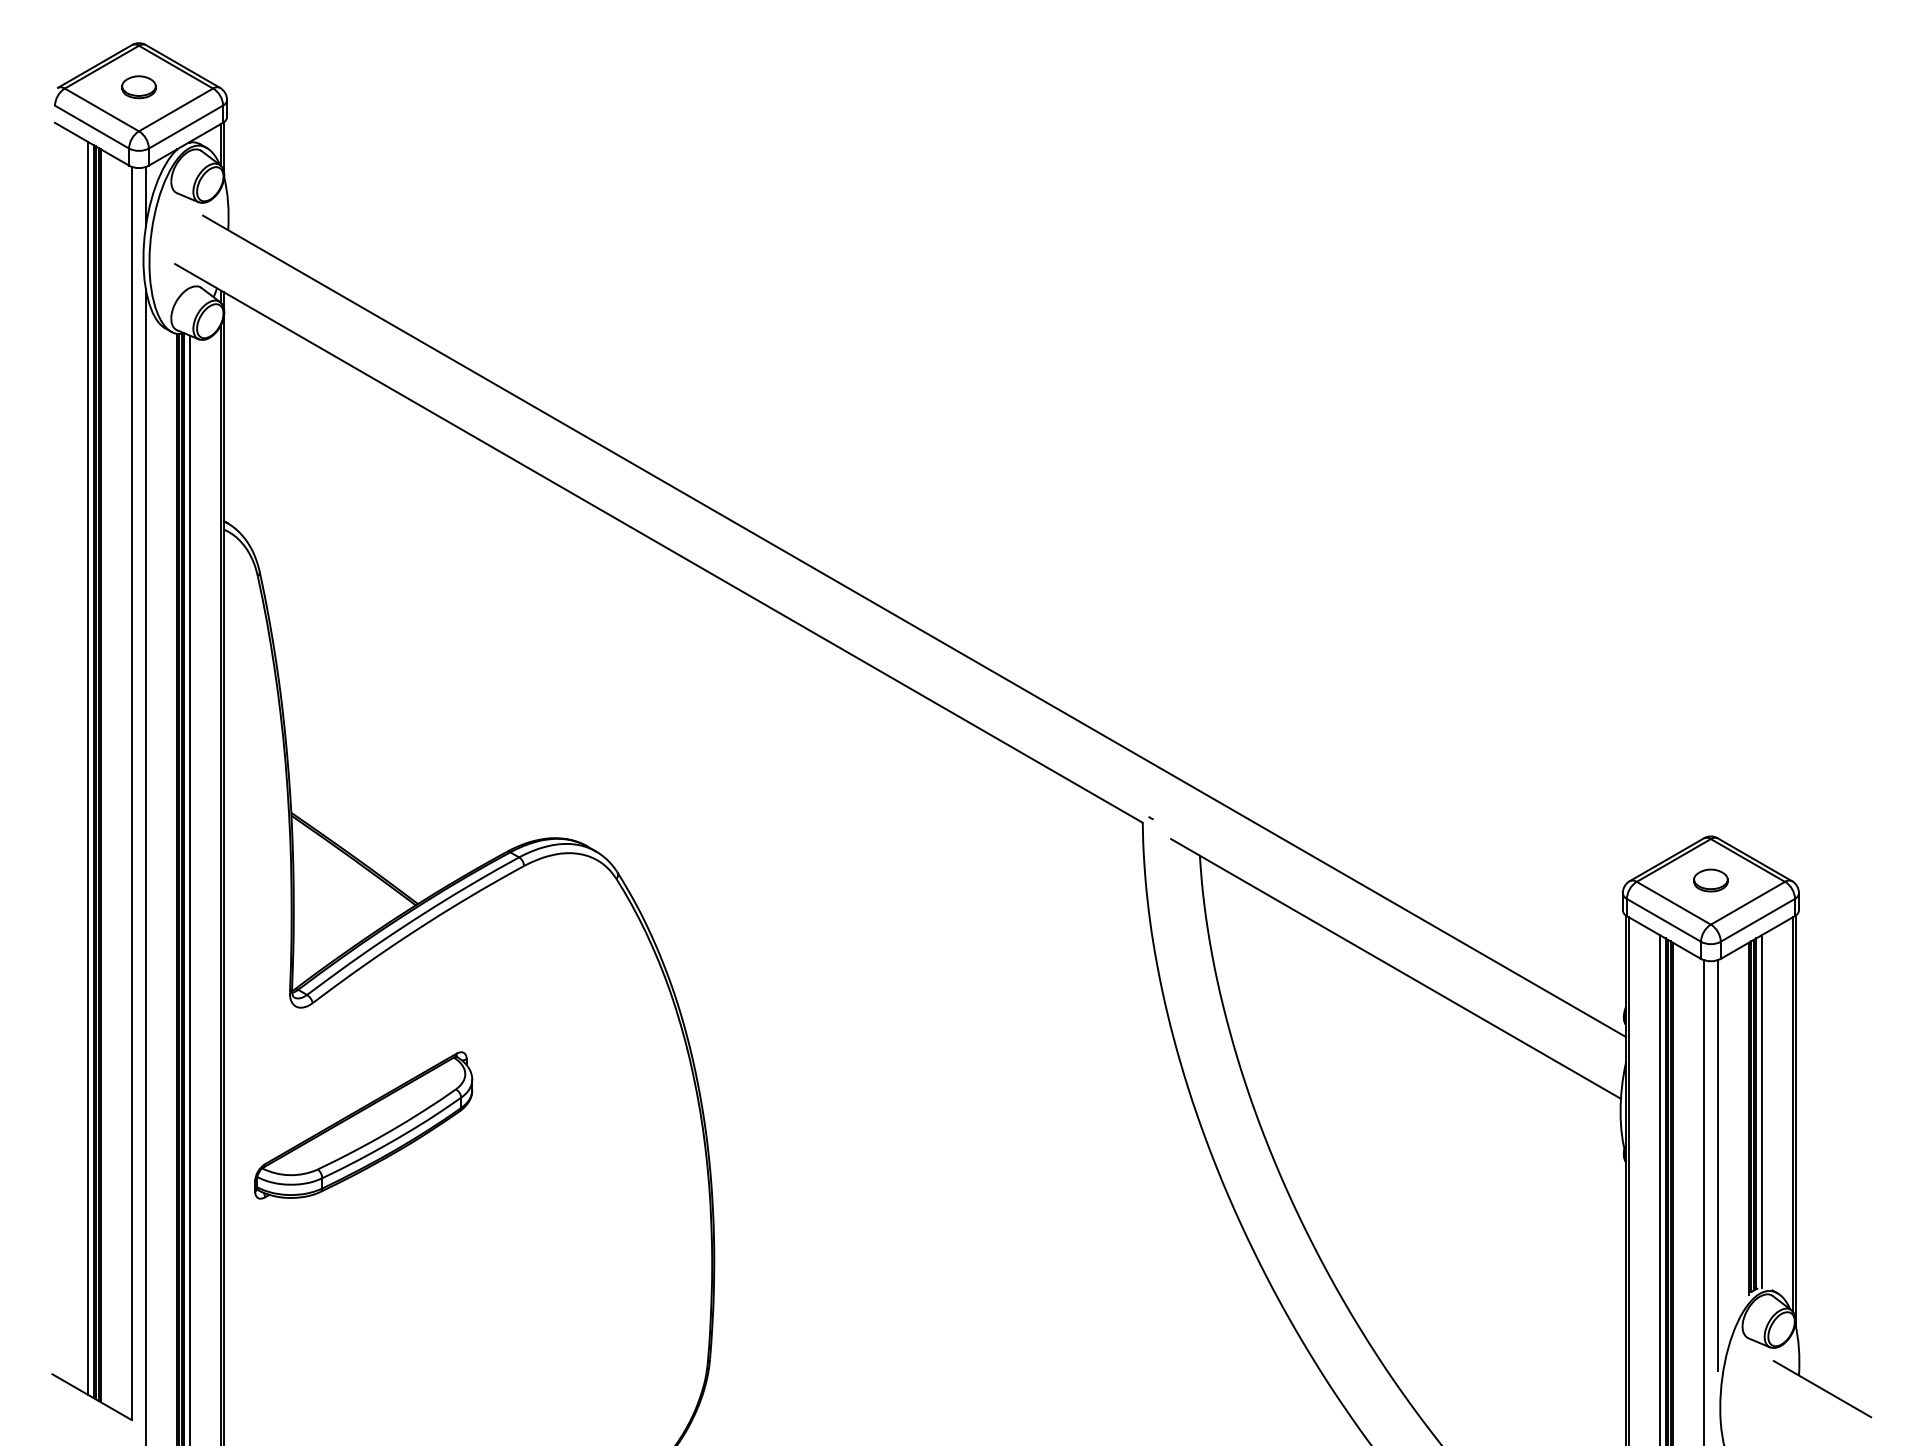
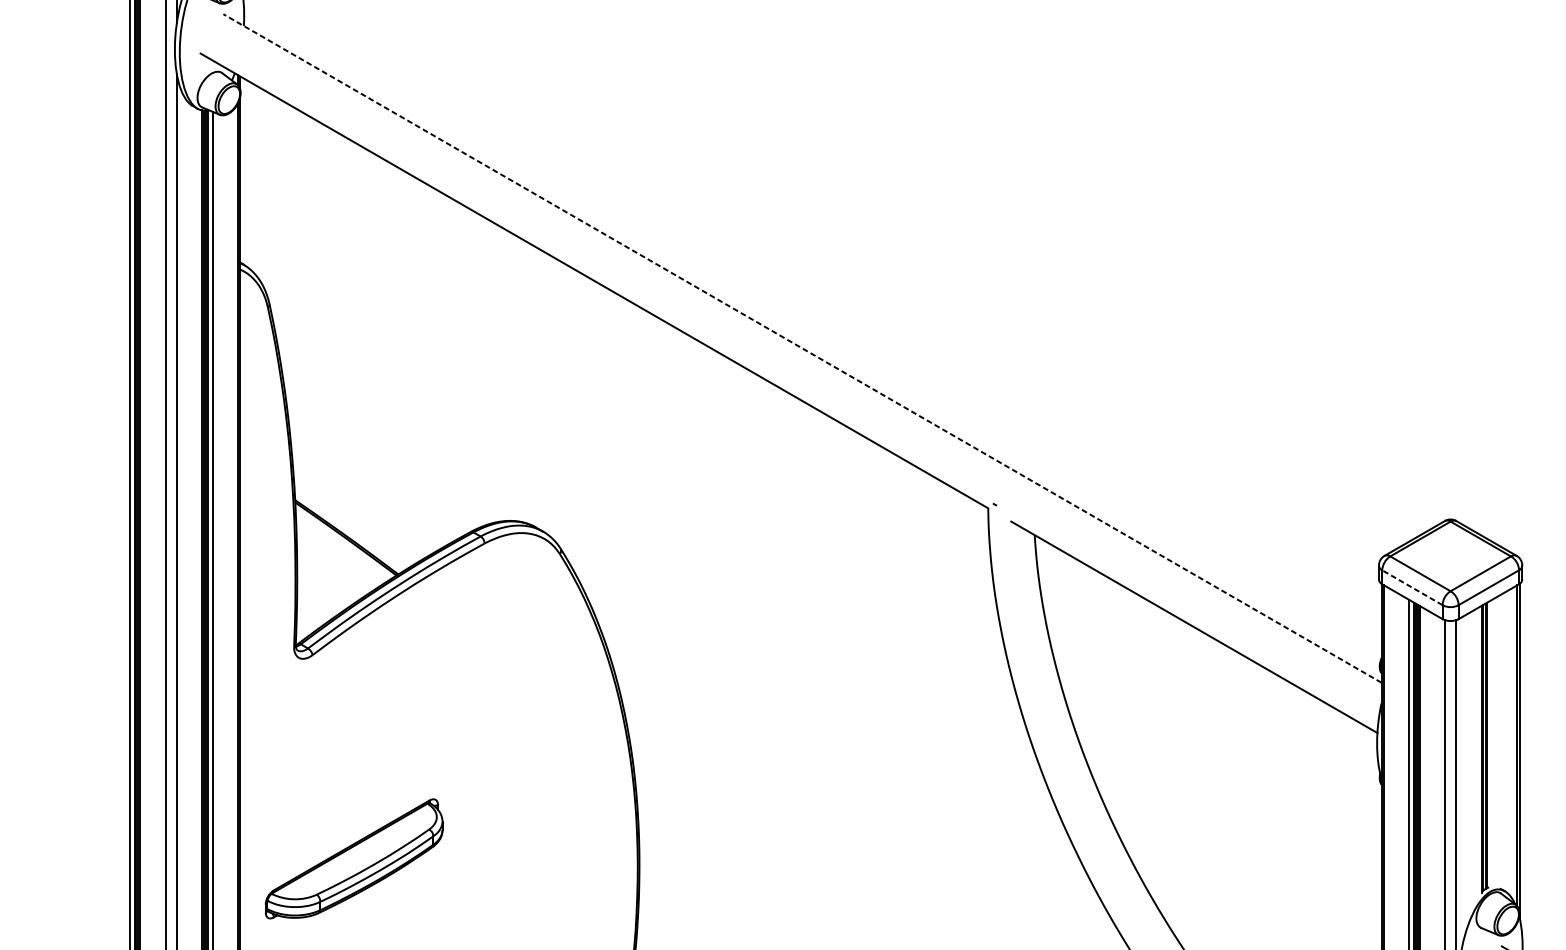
line: (914, 626) -> (802, 348), solid -> dashed
part: (1710, 880) -> (1450, 555), removed
line: (1663, 920) -> (1412, 587), solid -> dashed
line: (1761, 1111) -> (1491, 743), removed
part: (363, 1125) -> (353, 858), moved

